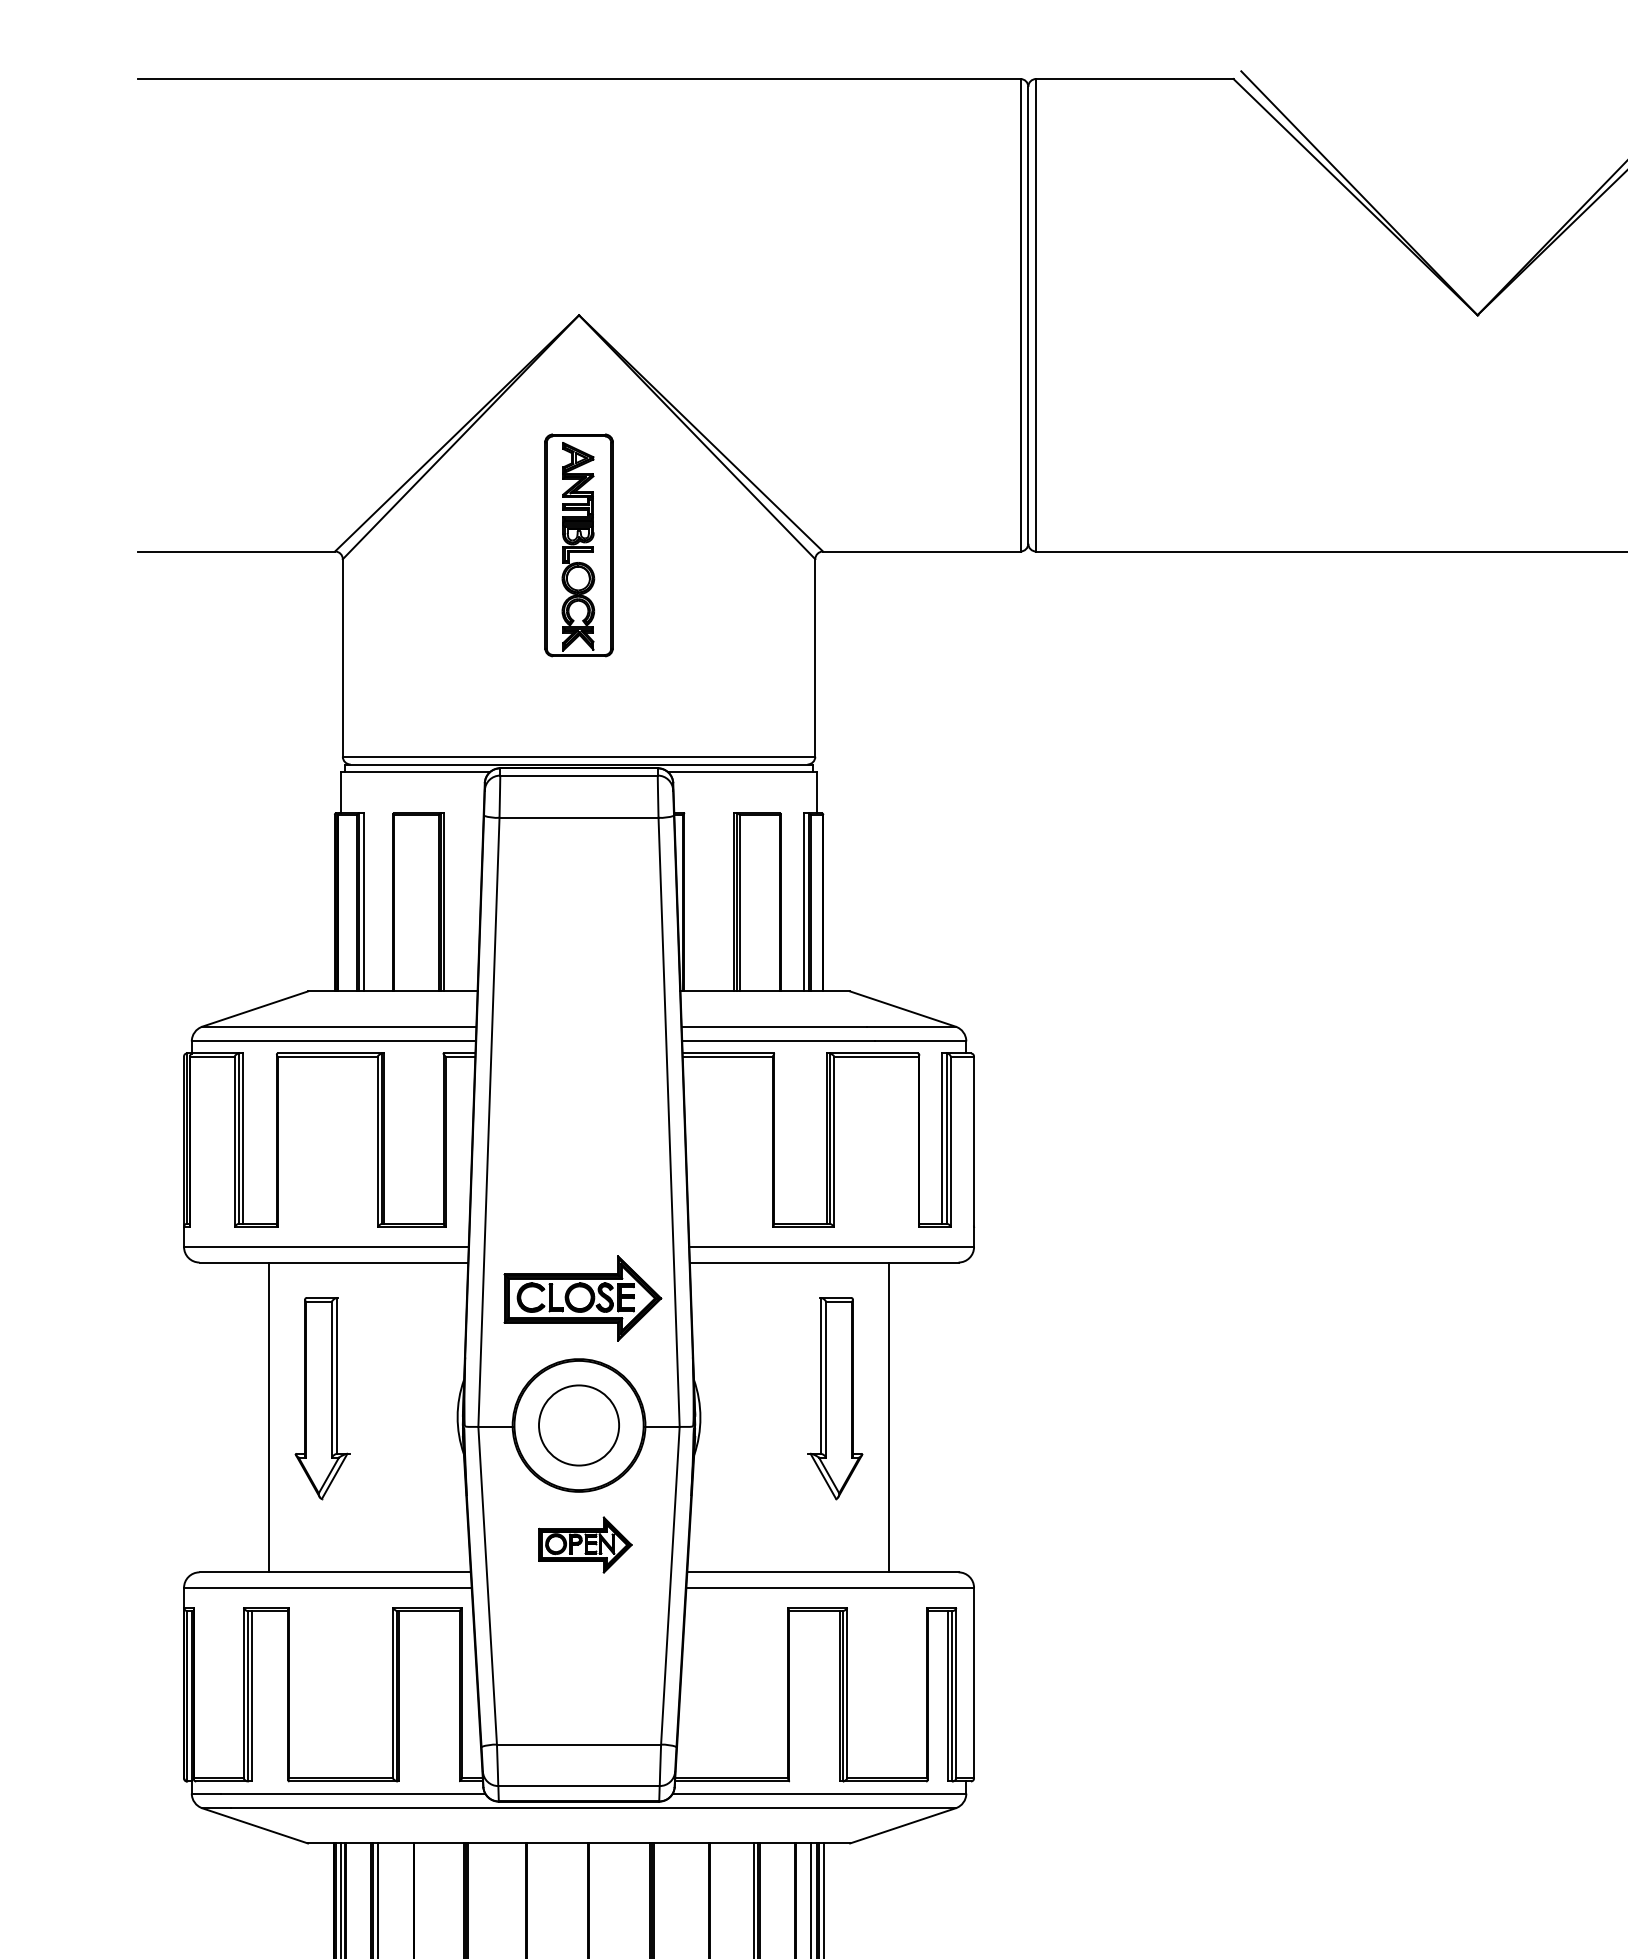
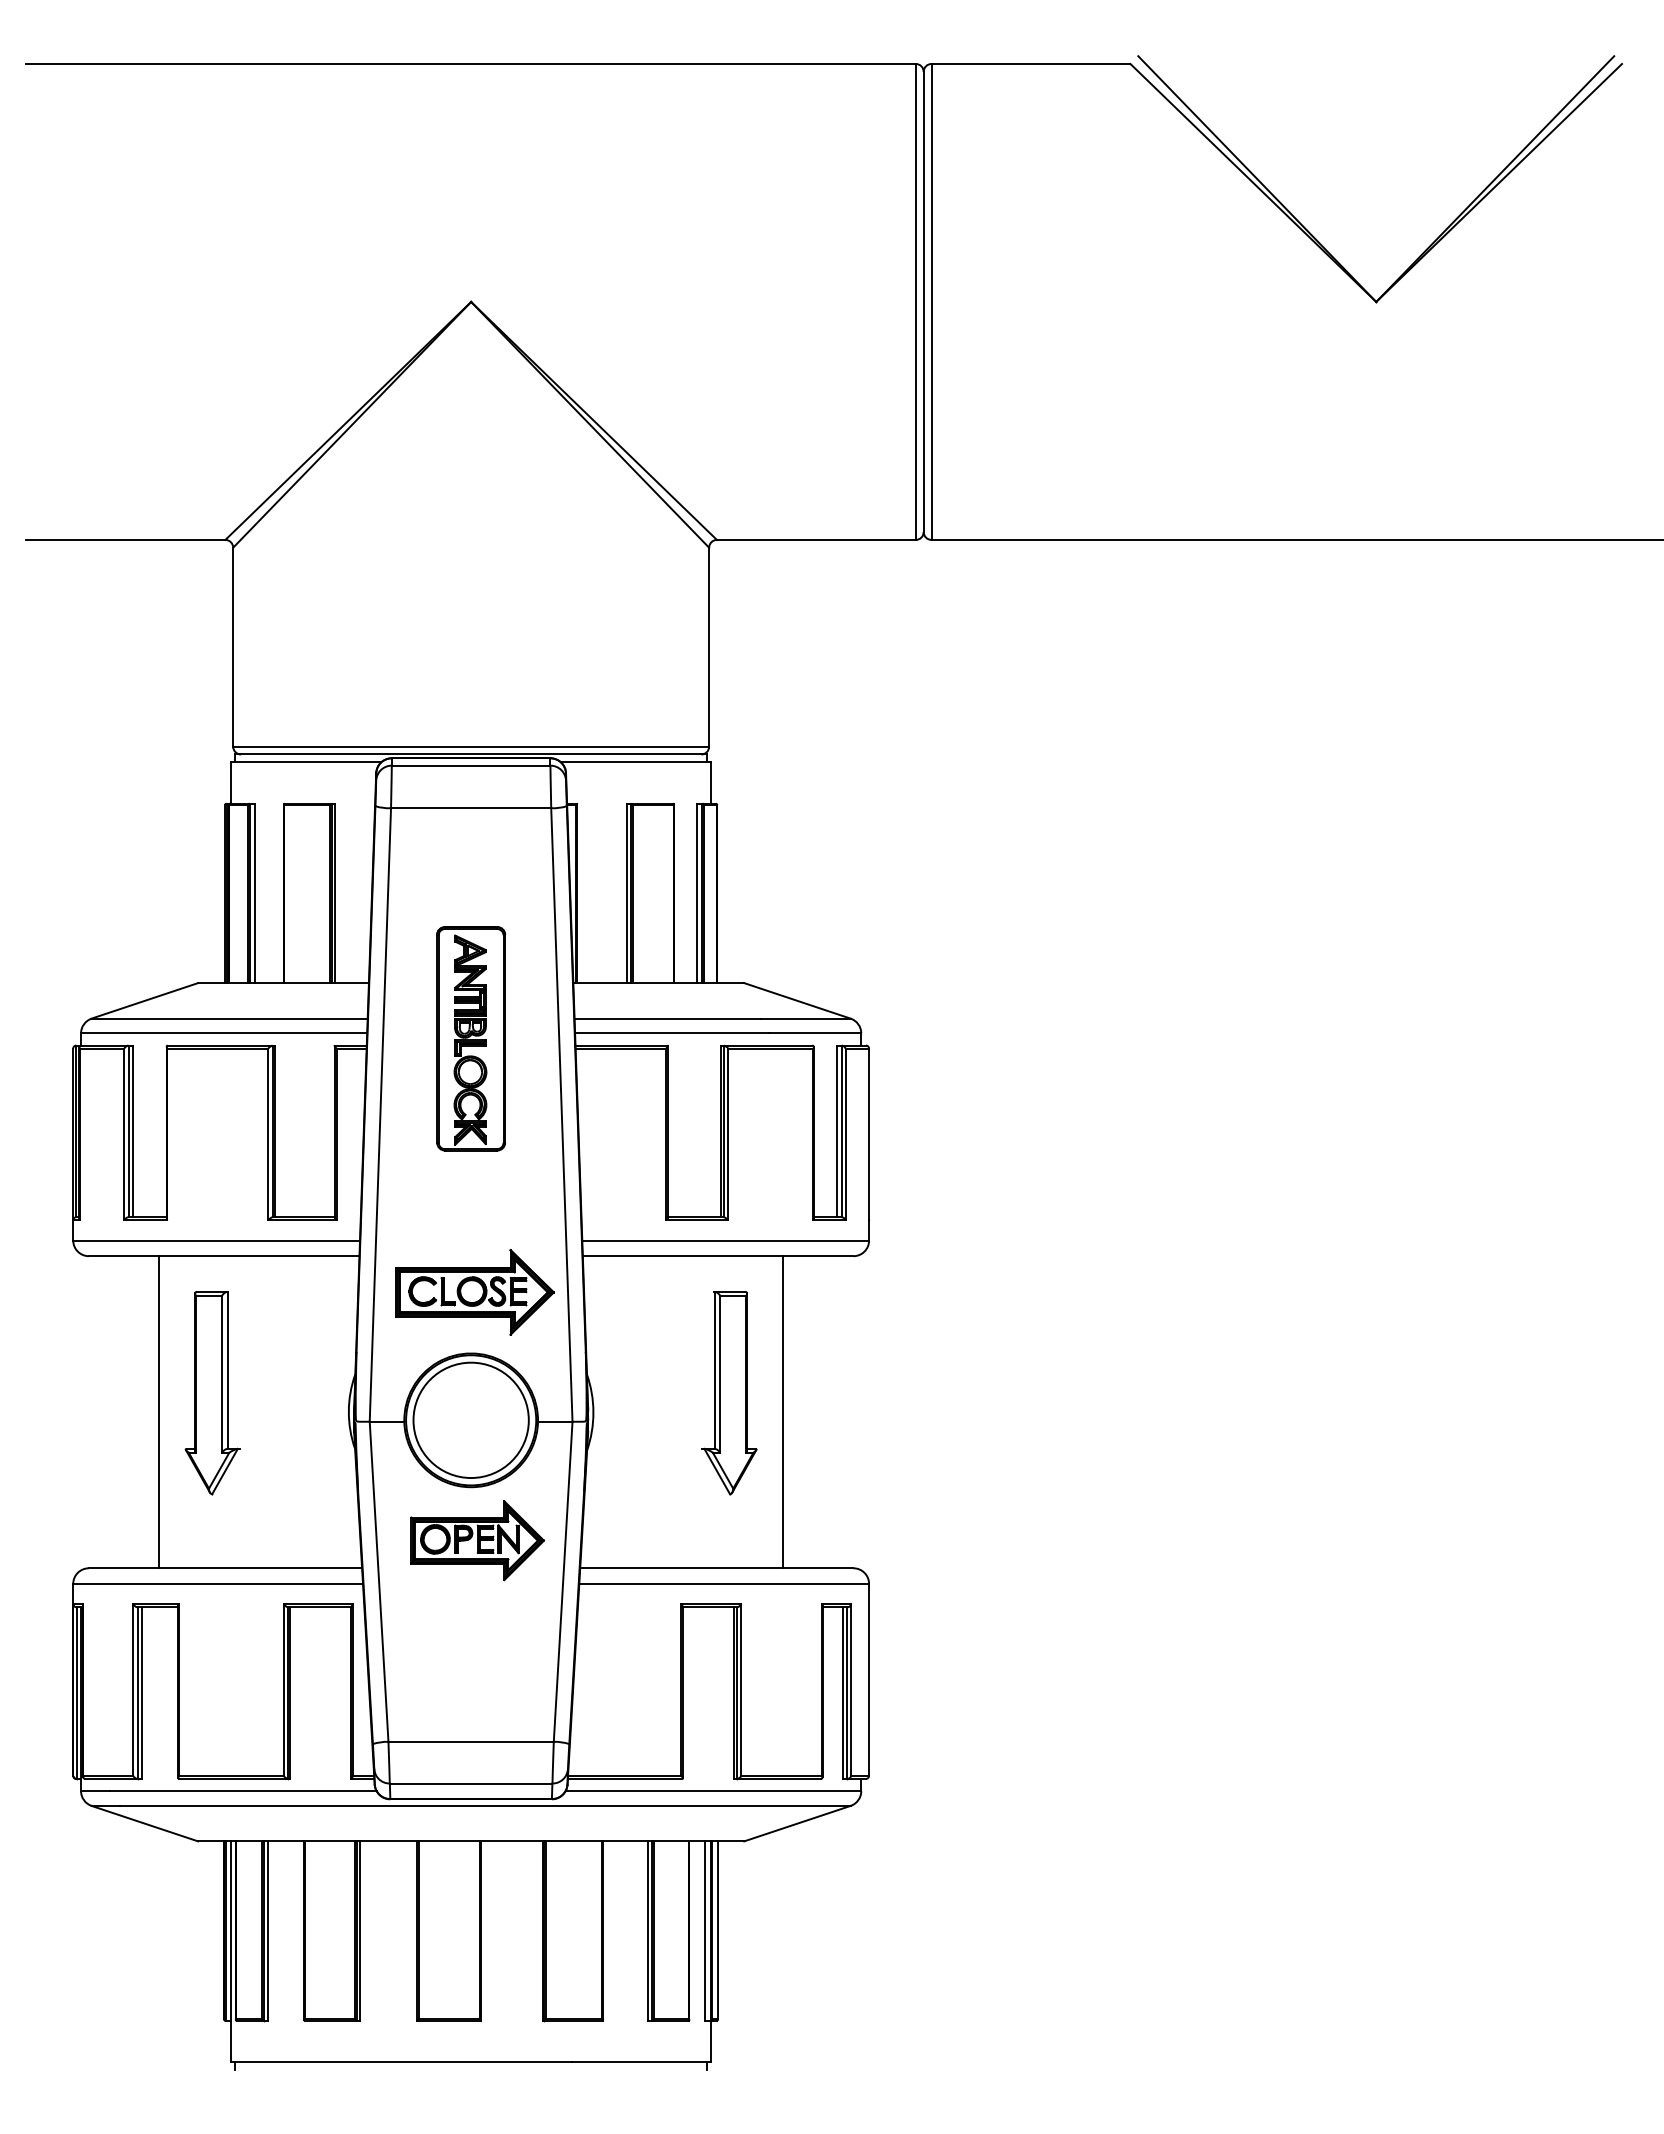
part: (579, 545) -> (471, 1038), moved
circle: (578, 1425) -> (470, 1420), size x1.43
part: (585, 1544) -> (477, 1540), size x1.43

